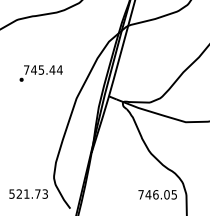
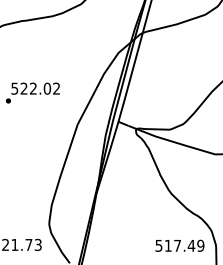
text: (43, 69) -> (36, 87), 745.44 -> 522.02
text: (157, 194) -> (179, 245), 746.05 -> 517.49

